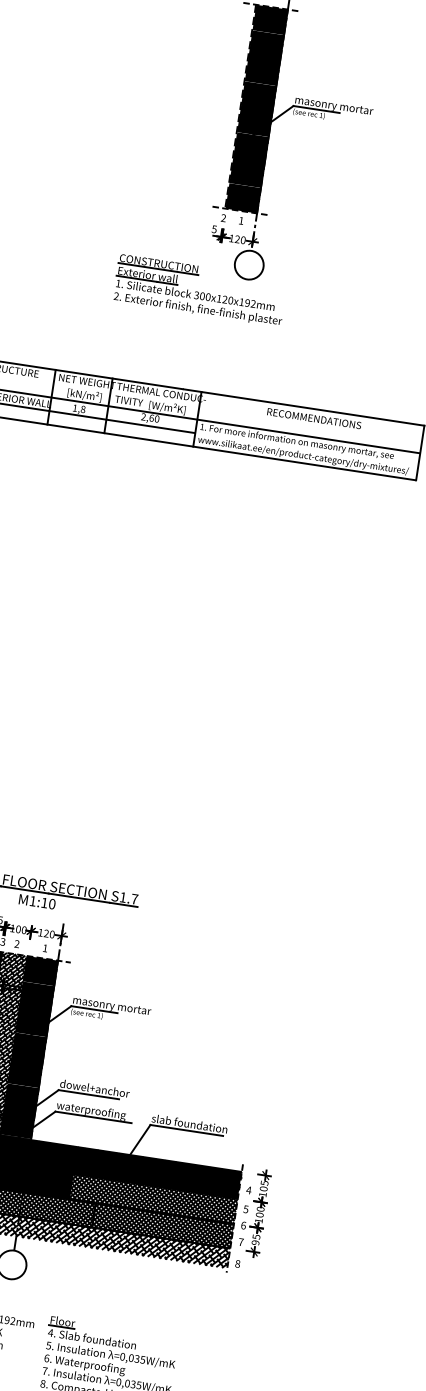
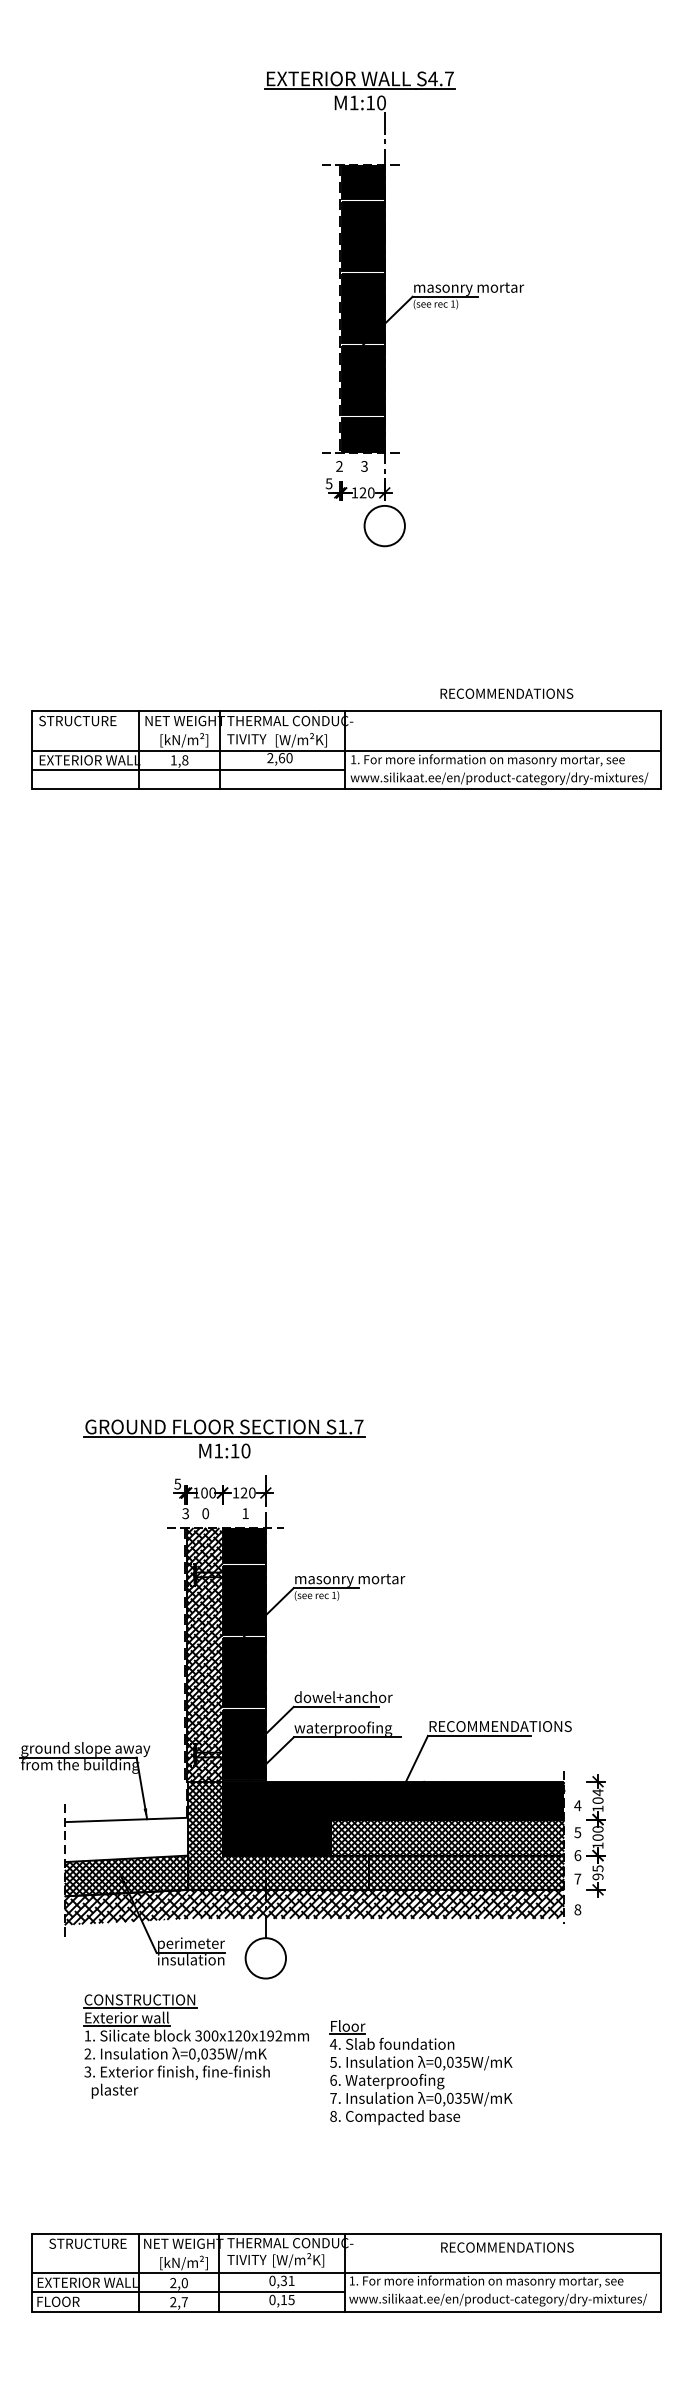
text: (241, 220) -> (364, 466), 1 -> 3
part: (200, 290) -> (322, 571), removed
text: (314, 418) -> (506, 693), moved
text: (16, 943) -> (205, 1513), 2 -> 0
text: (202, 1125) -> (499, 1726), slab foundation -> RECOMMENDATIONS
text: (264, 1183) -> (597, 1792), 105 -> 104

